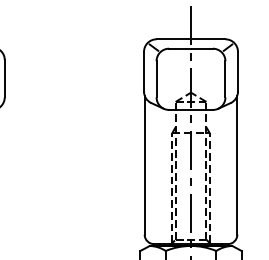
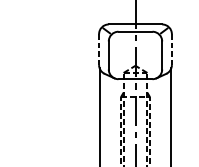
line: (144, 71) -> (99, 49), solid -> dashed
line: (237, 71) -> (171, 49), solid -> dashed

